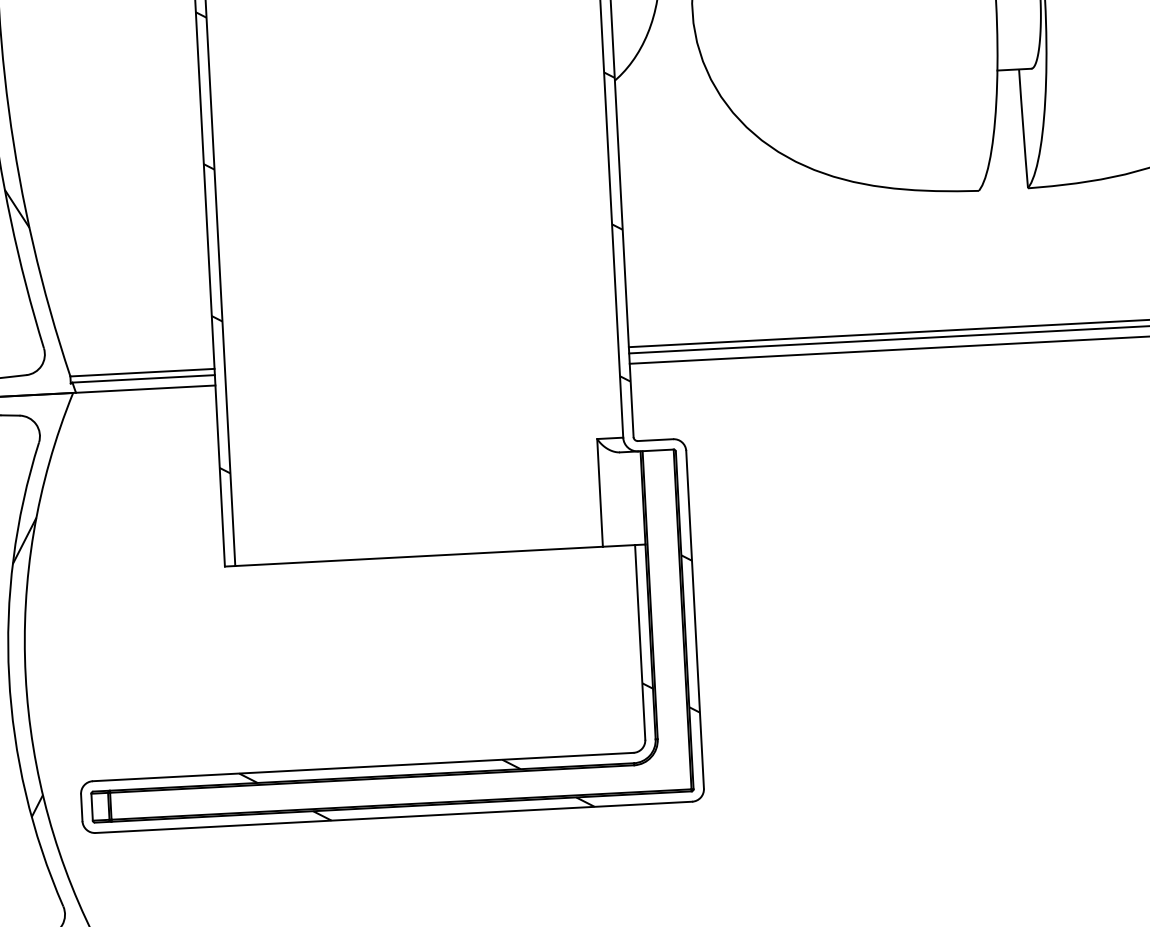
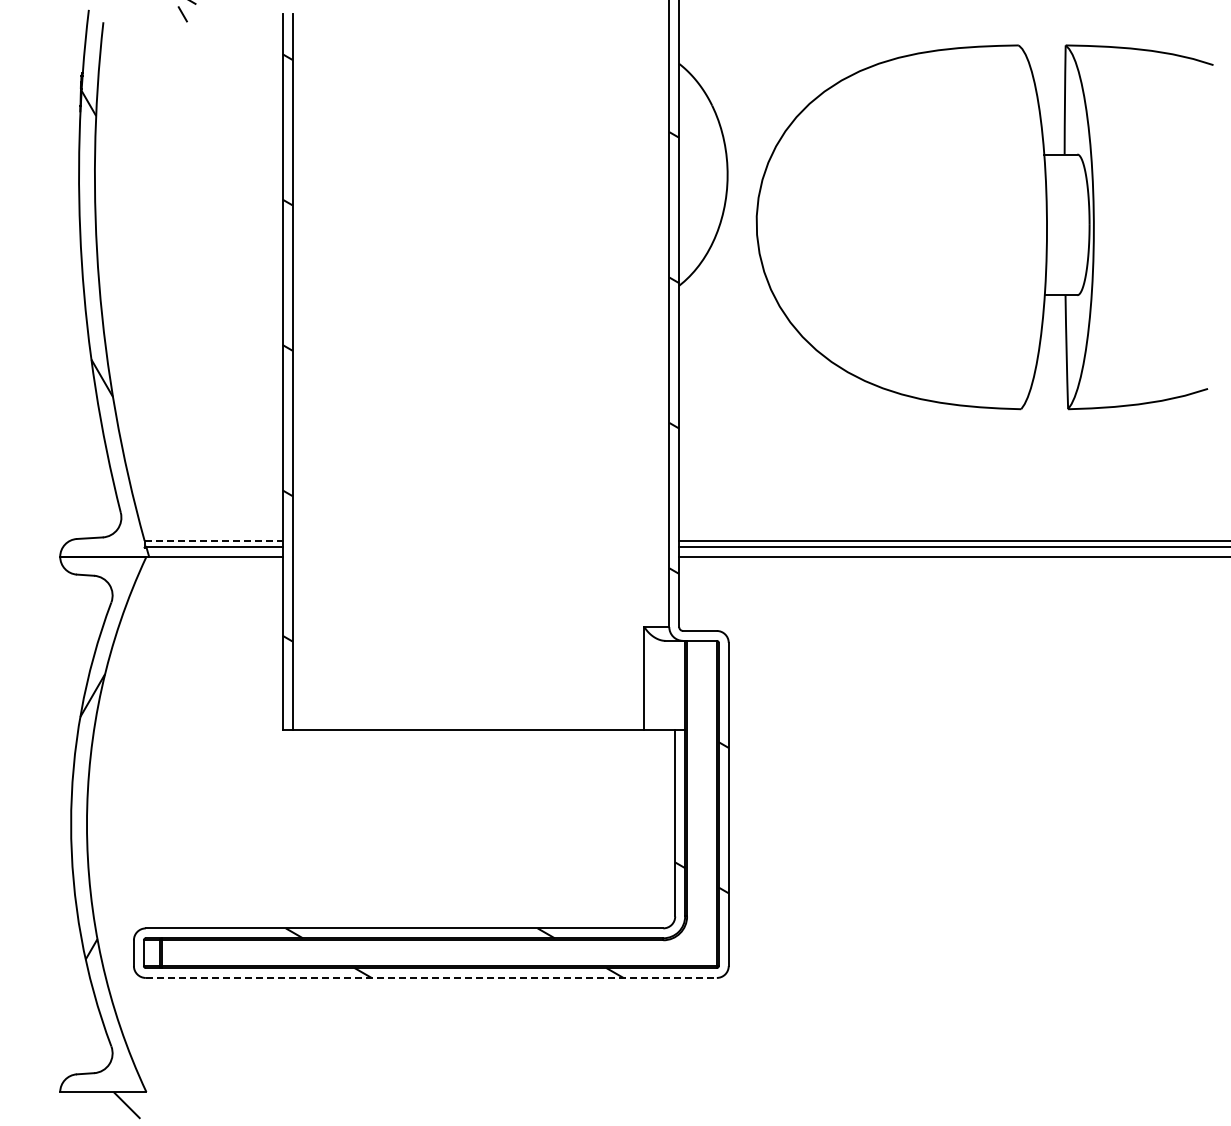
line: (142, 372) -> (213, 540), solid -> dashed
line: (394, 816) -> (431, 977), solid -> dashed

